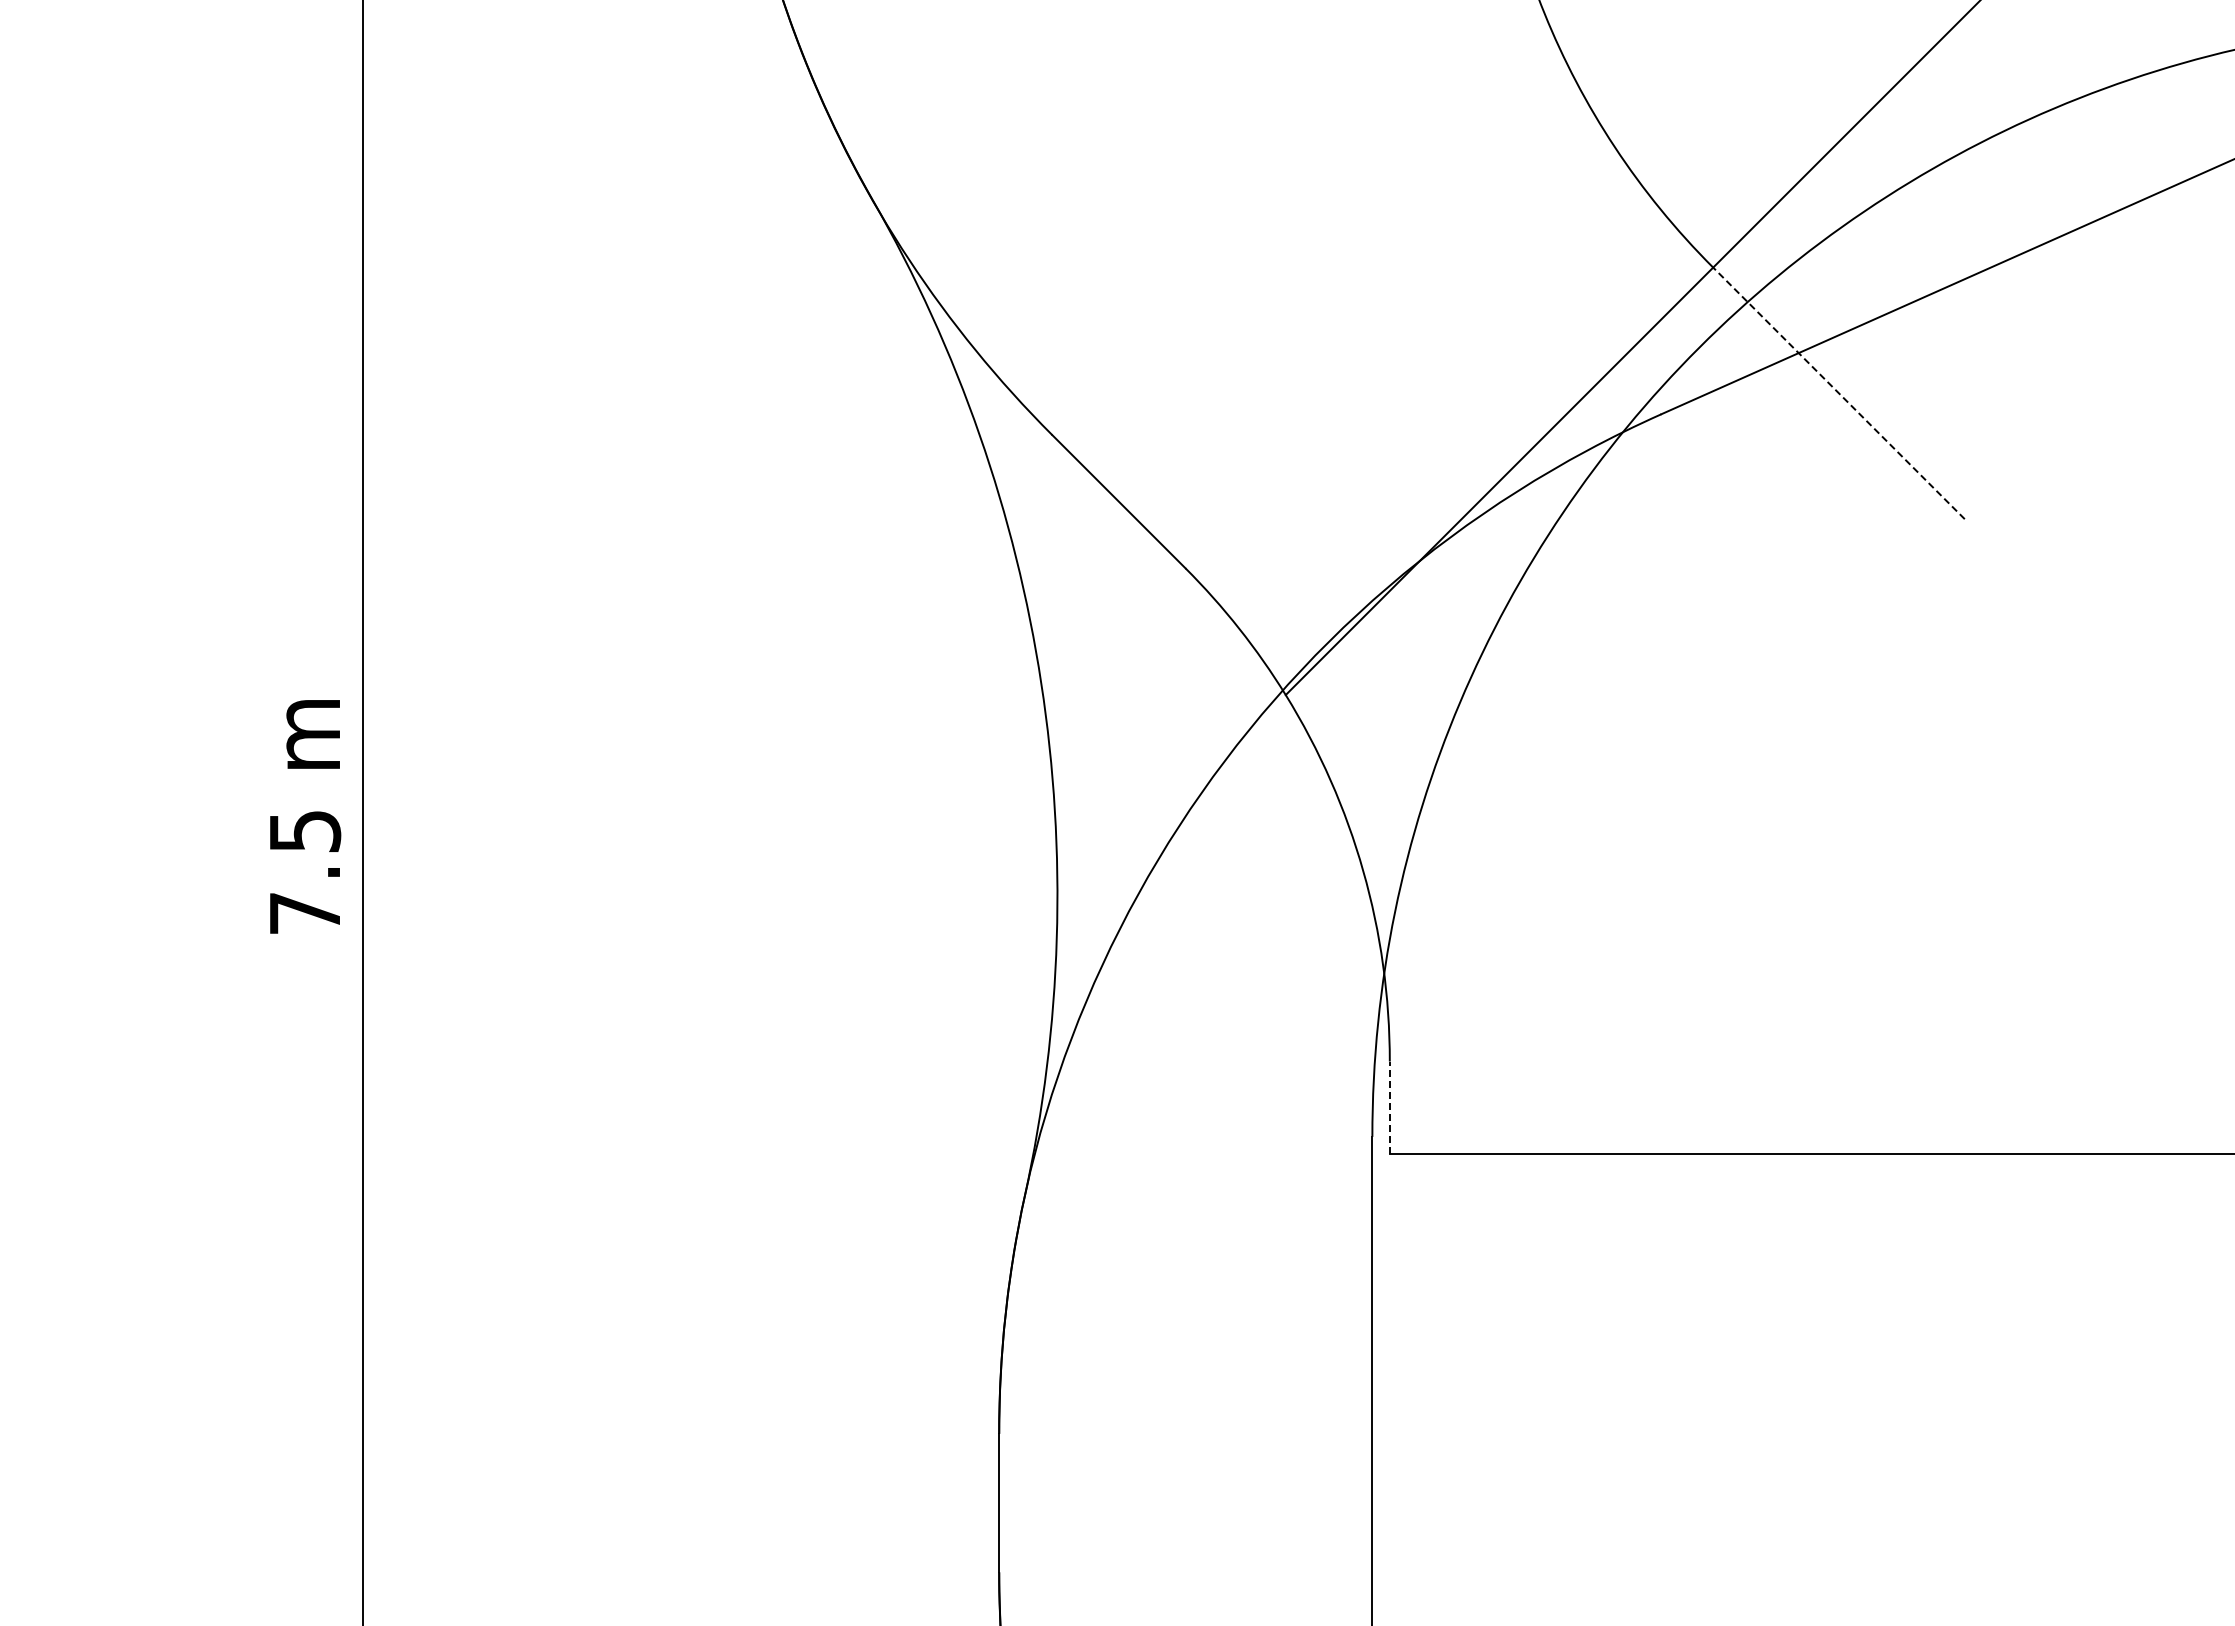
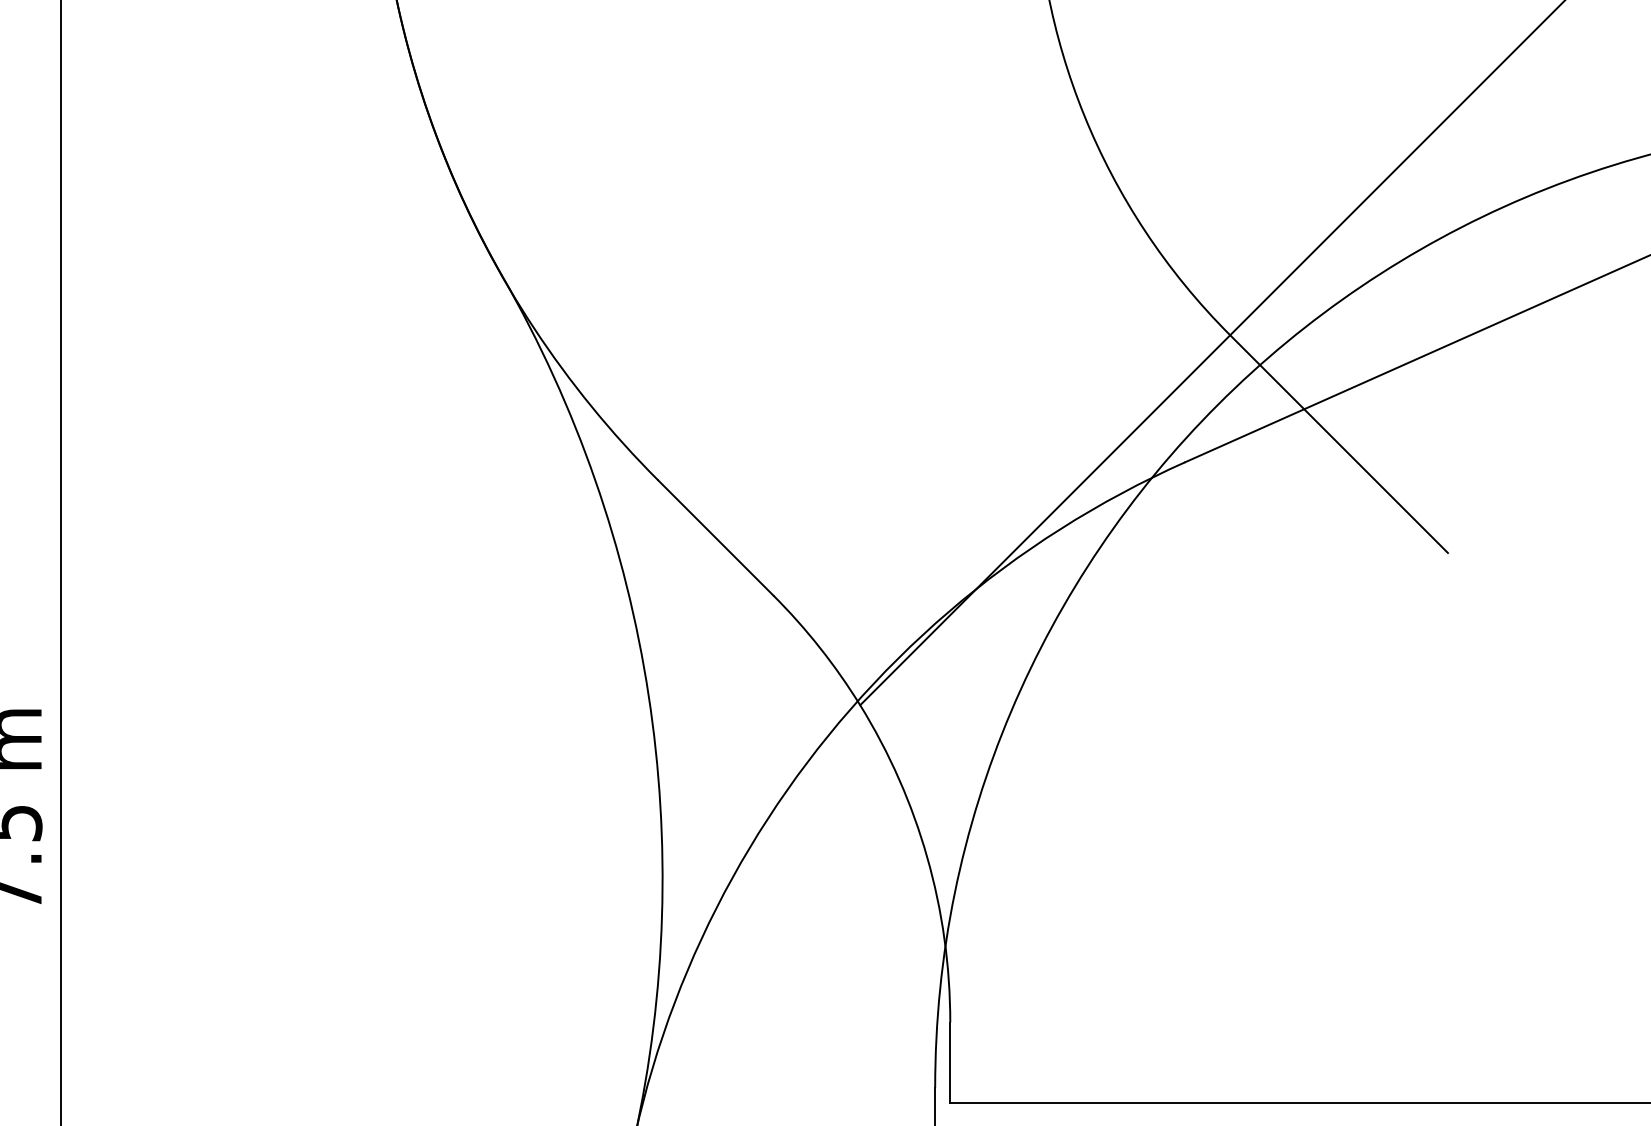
line: (1838, 393) -> (1338, 444), dashed -> solid
line: (1389, 1107) -> (950, 1062), dashed -> solid

